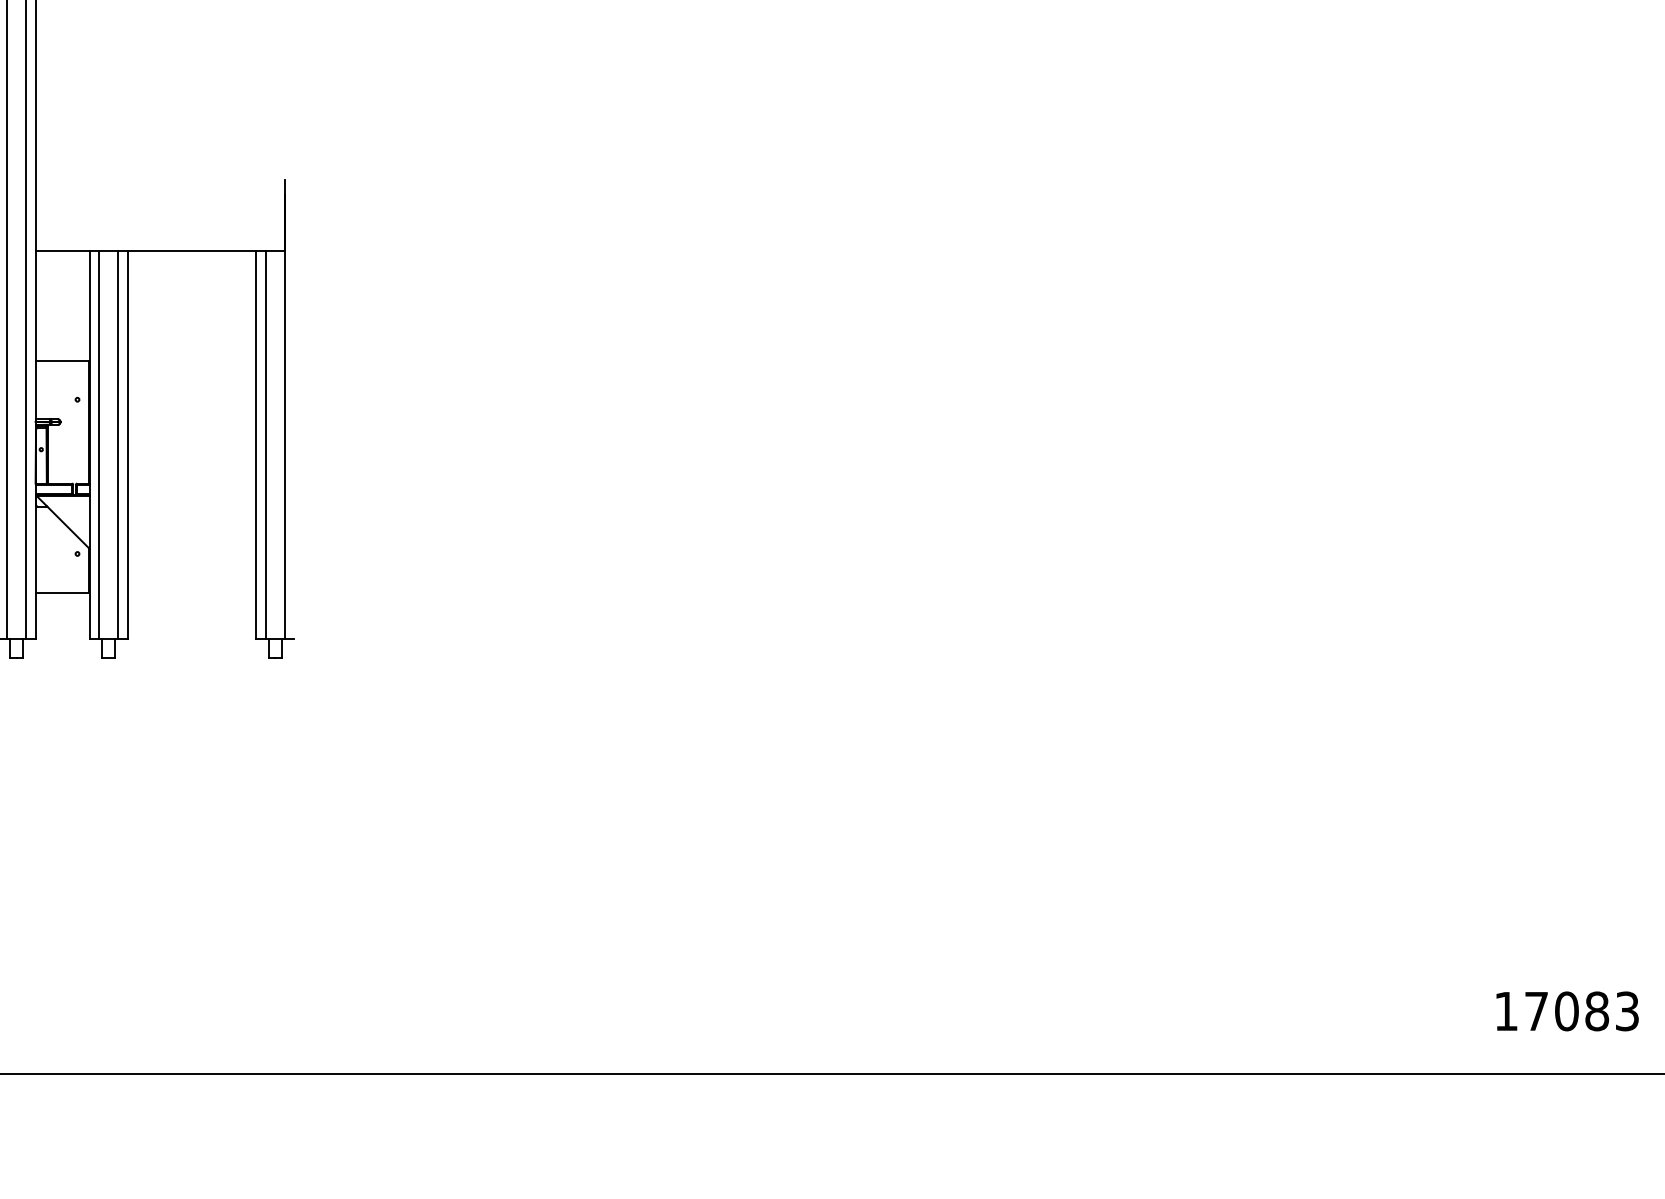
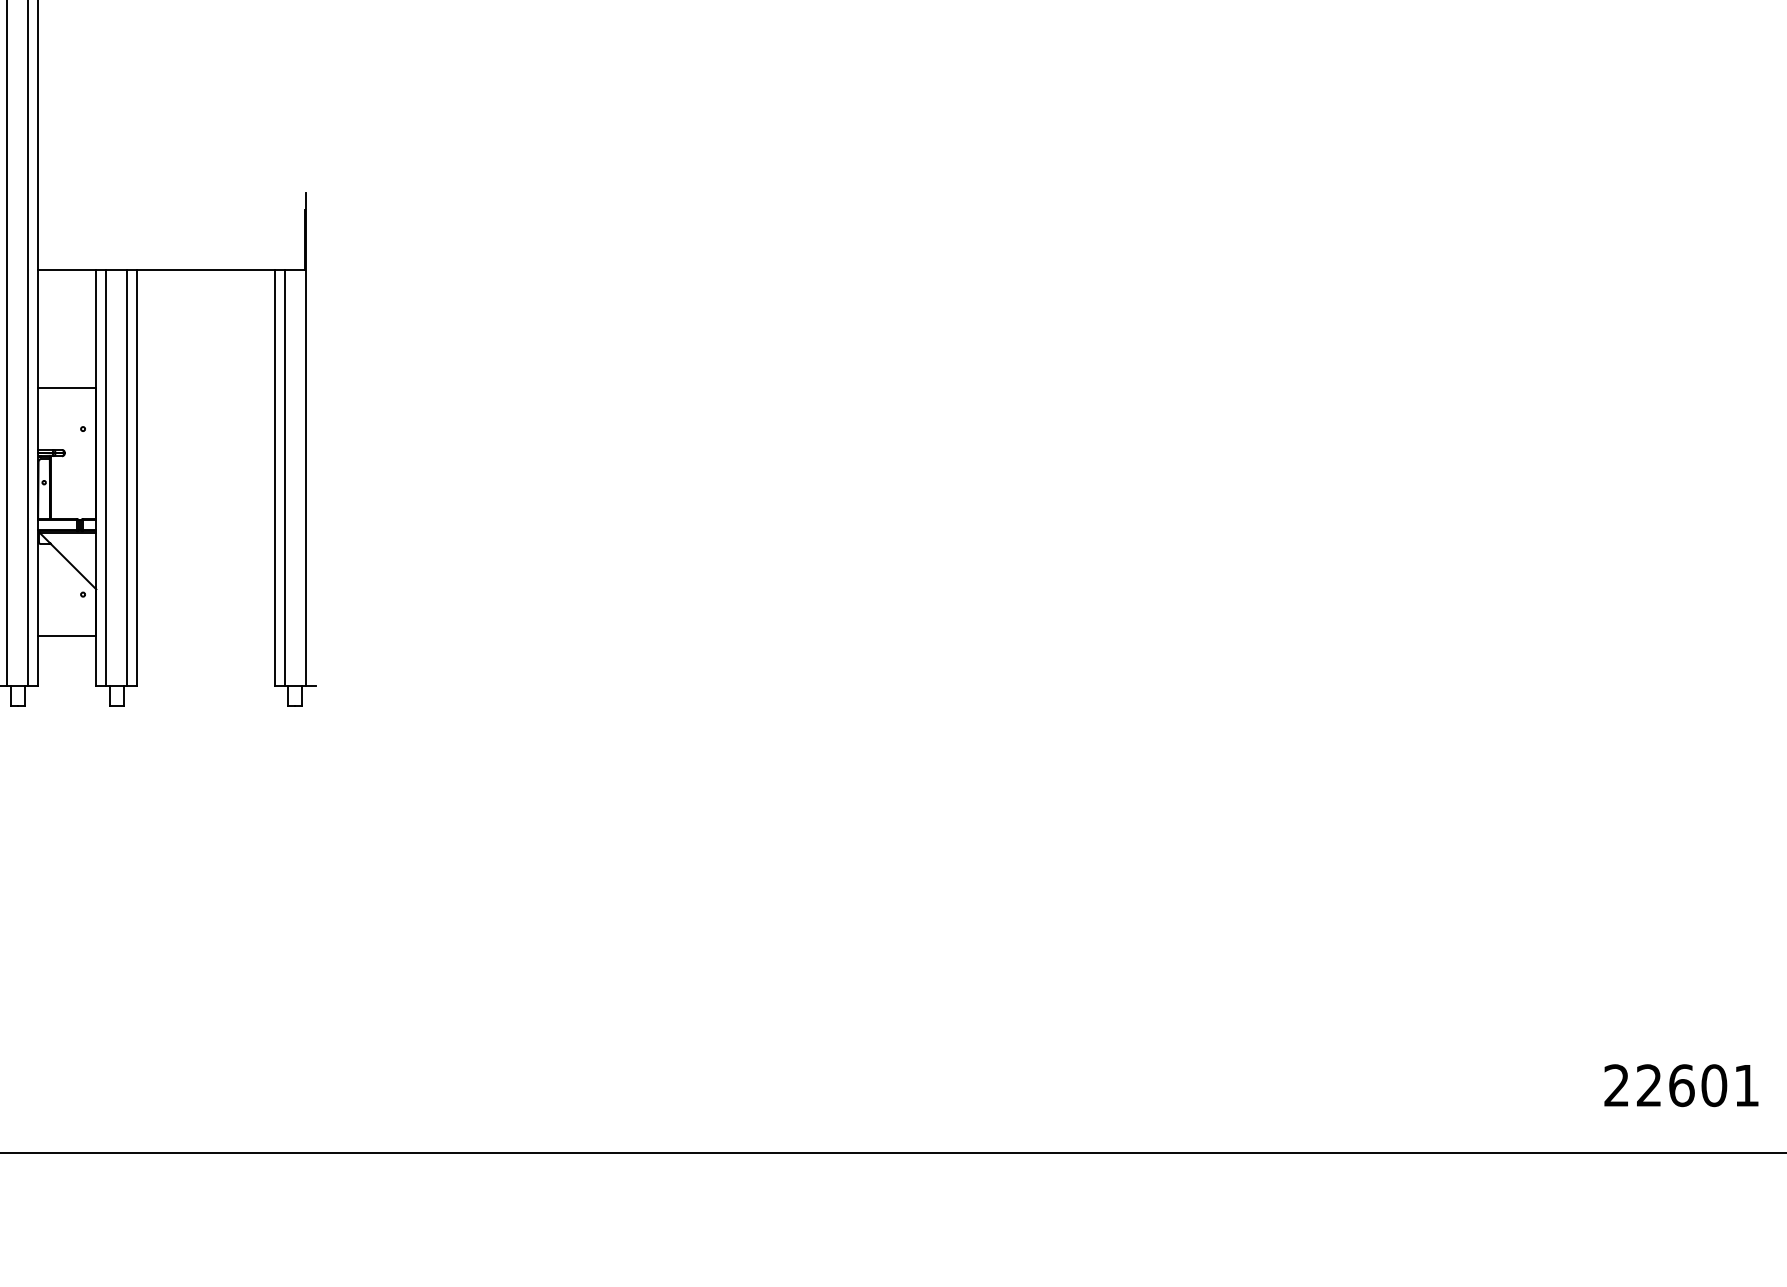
text: (1566, 1011) -> (1681, 1085), 17083 -> 22601

